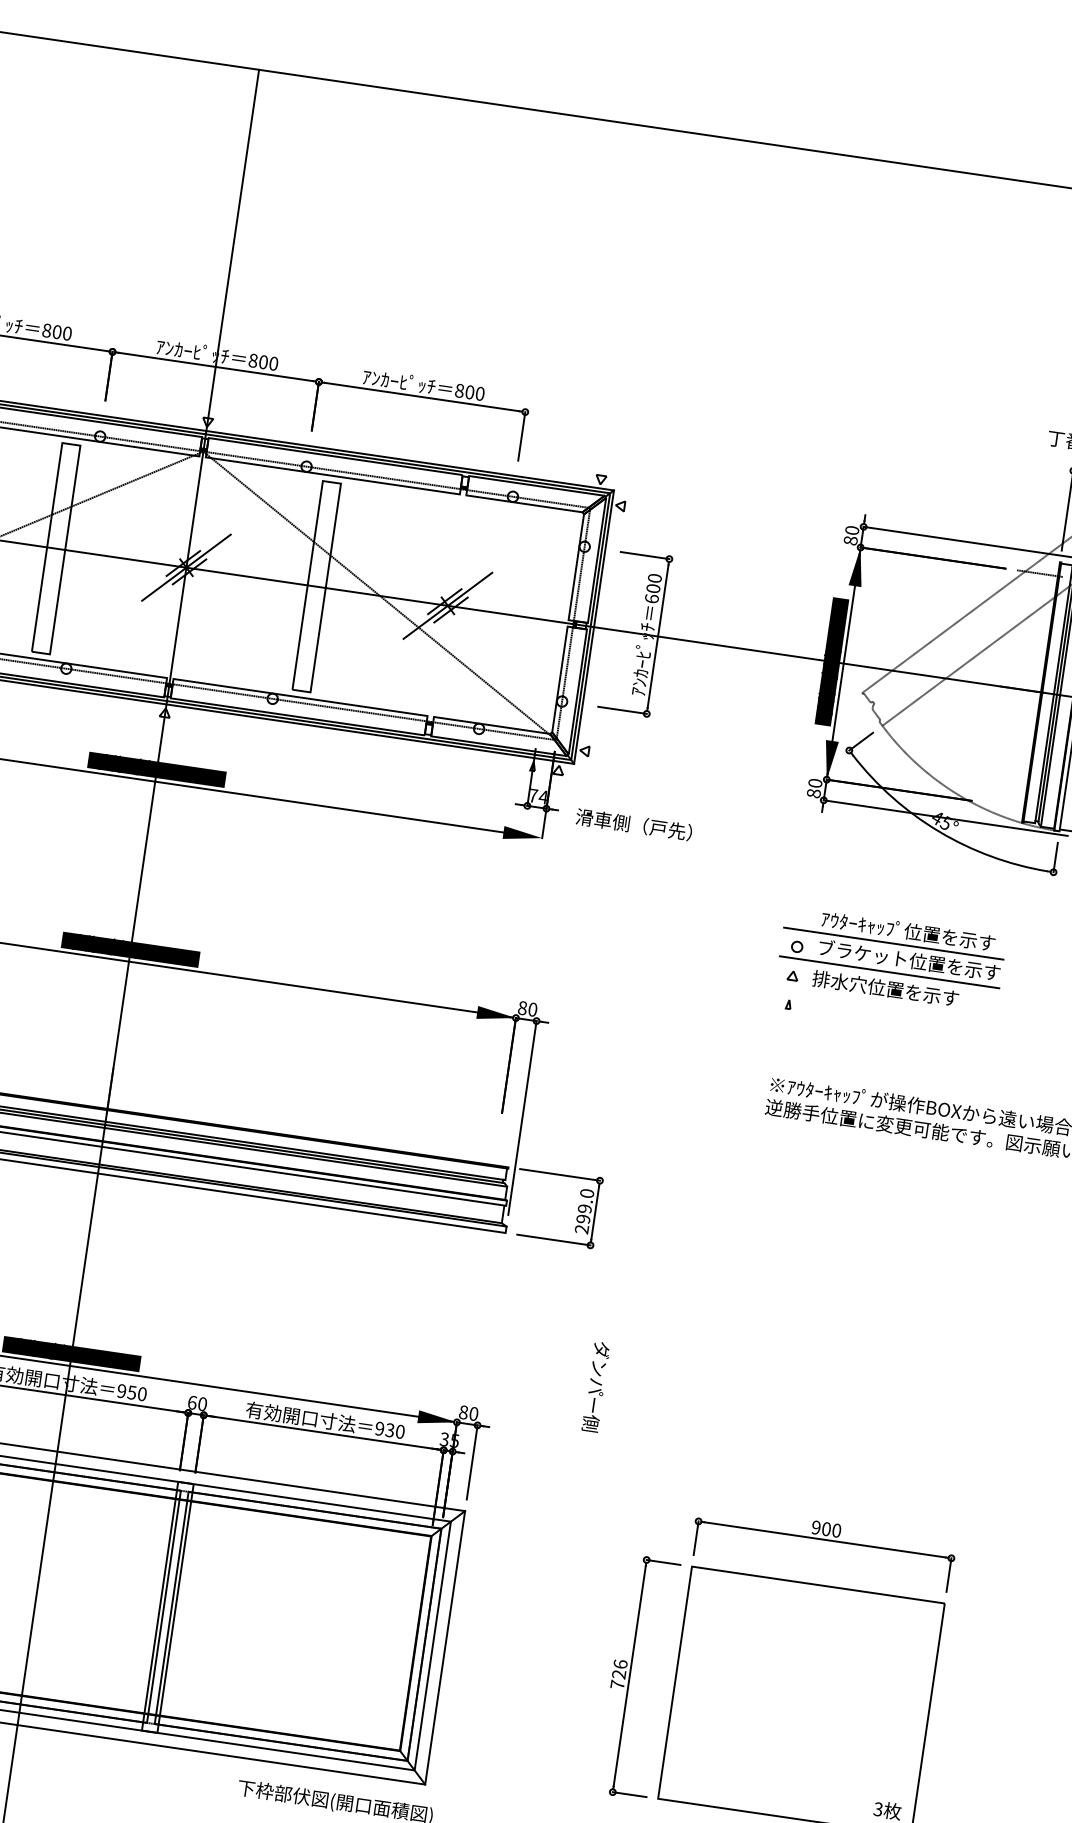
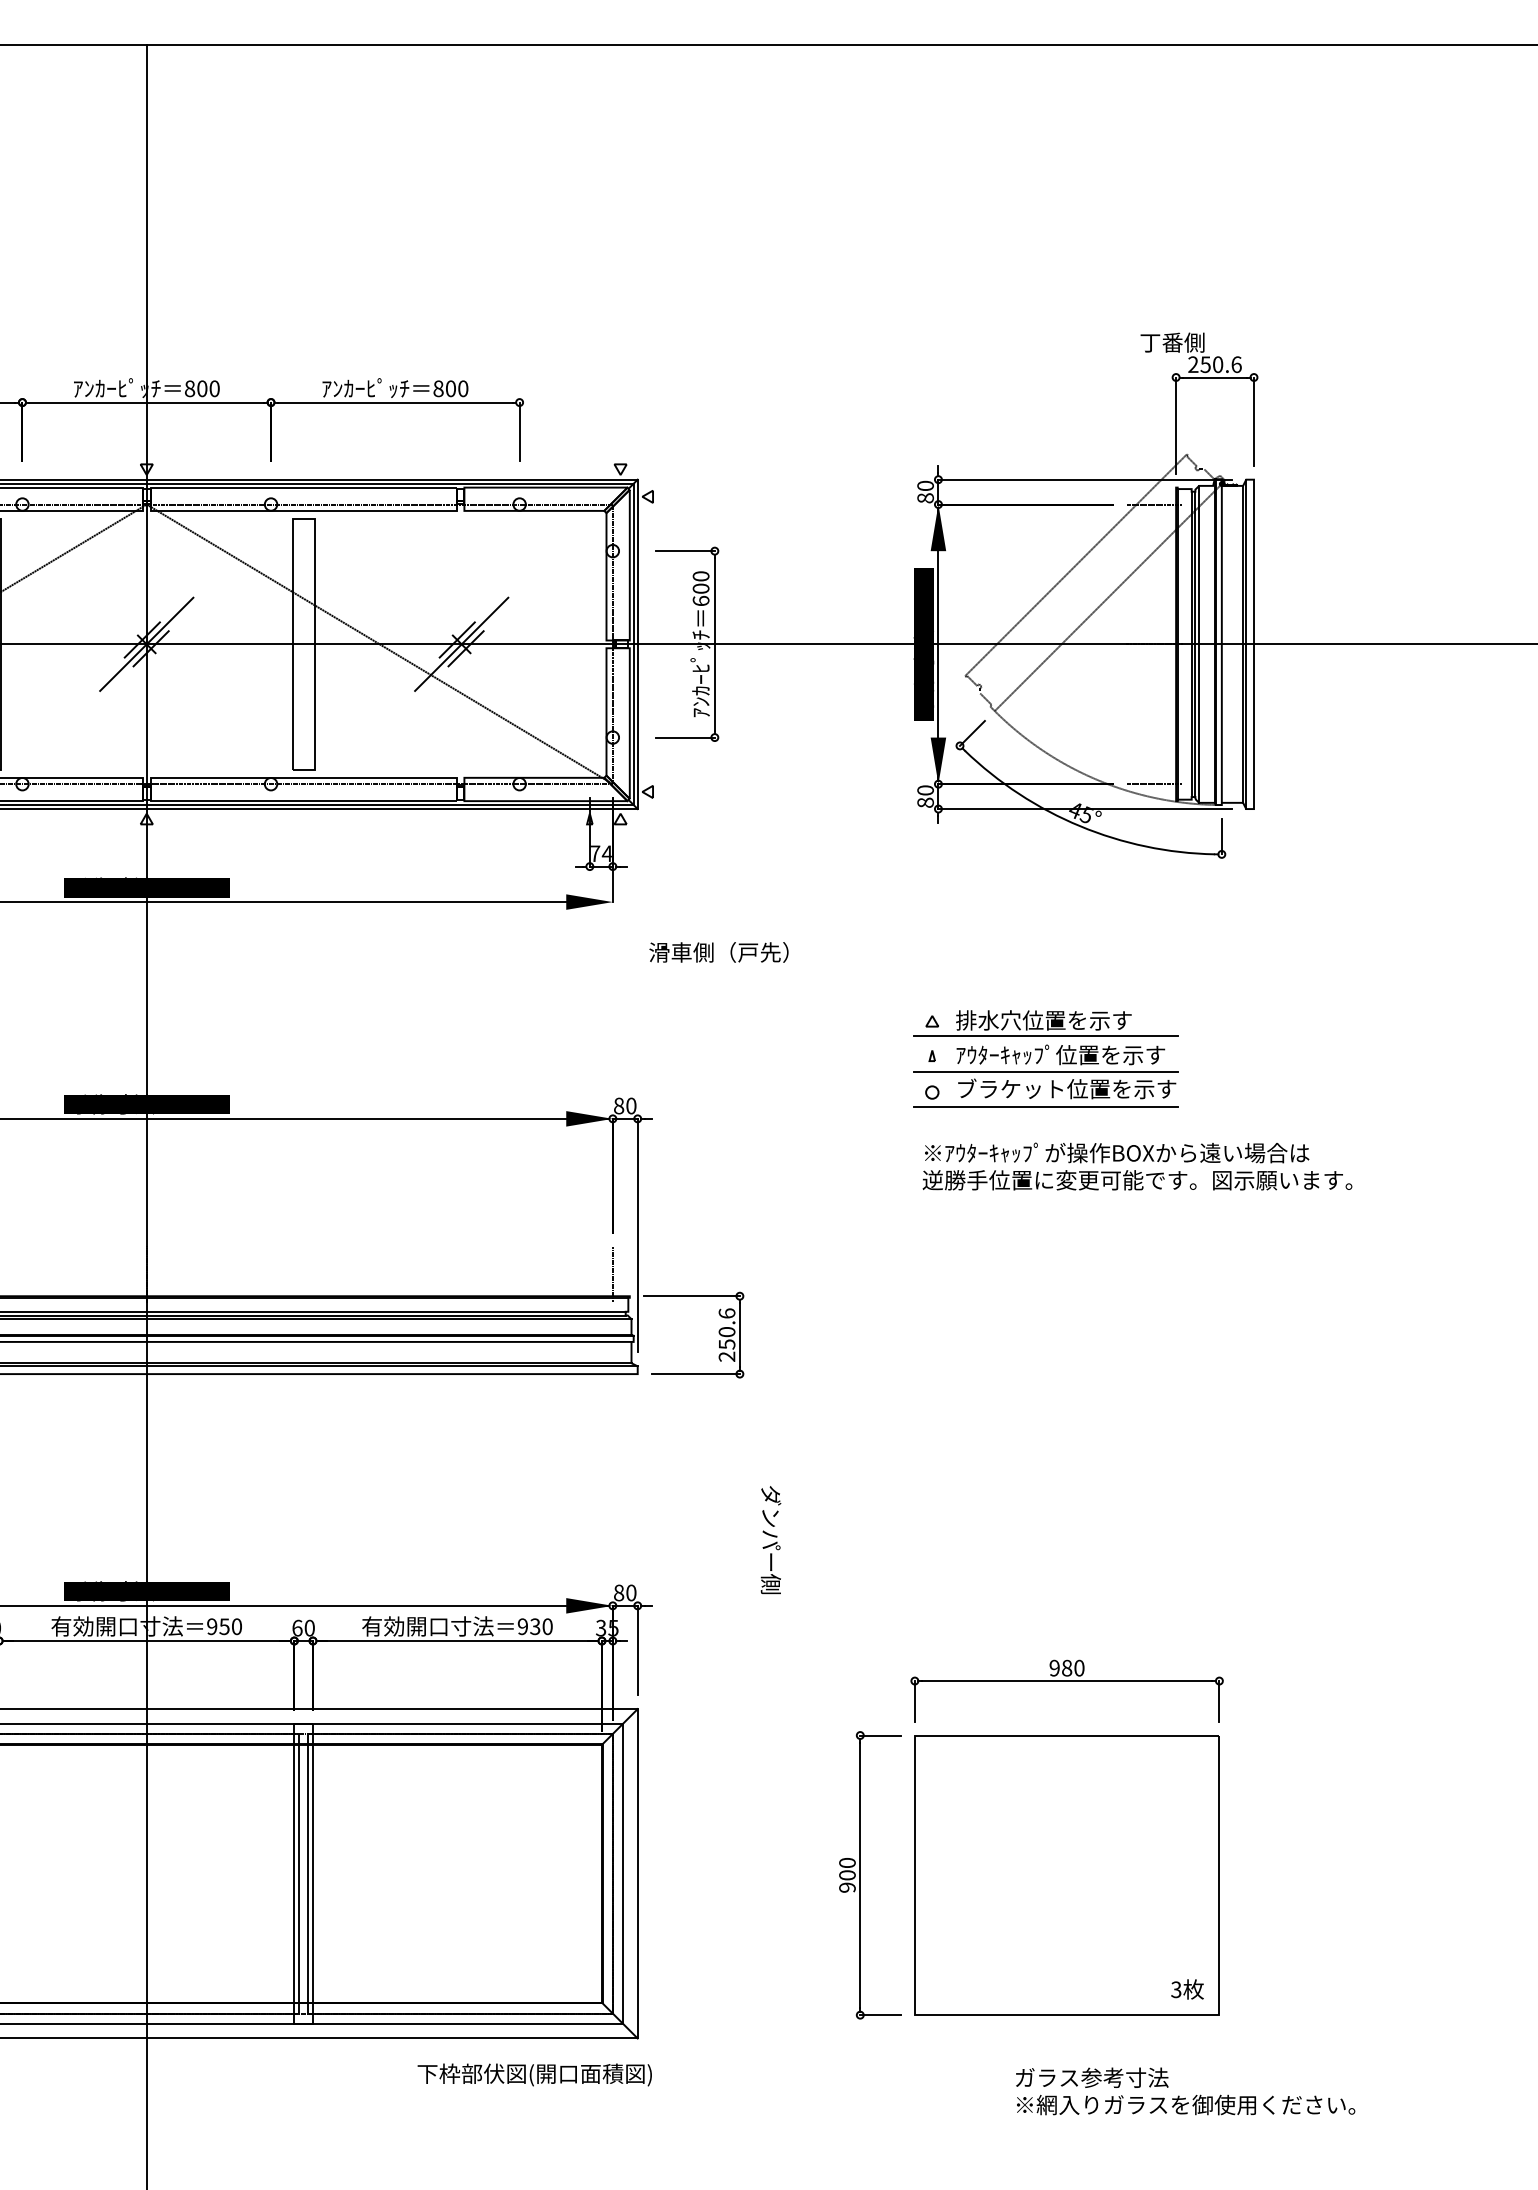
line: (1005, 805) -> (1153, 784), added
text: (633, 824) -> (718, 952), moved
part: (893, 946) -> (1045, 1075), moved
line: (885, 1002) -> (1045, 1036), added
line: (496, 1146) -> (612, 1273), added
text: (584, 1205) -> (726, 1328), 299.0 -> 250.6
text: (826, 1529) -> (1067, 1668), 900 -> 980
text: (619, 1673) -> (847, 1874), 726 -> 900

